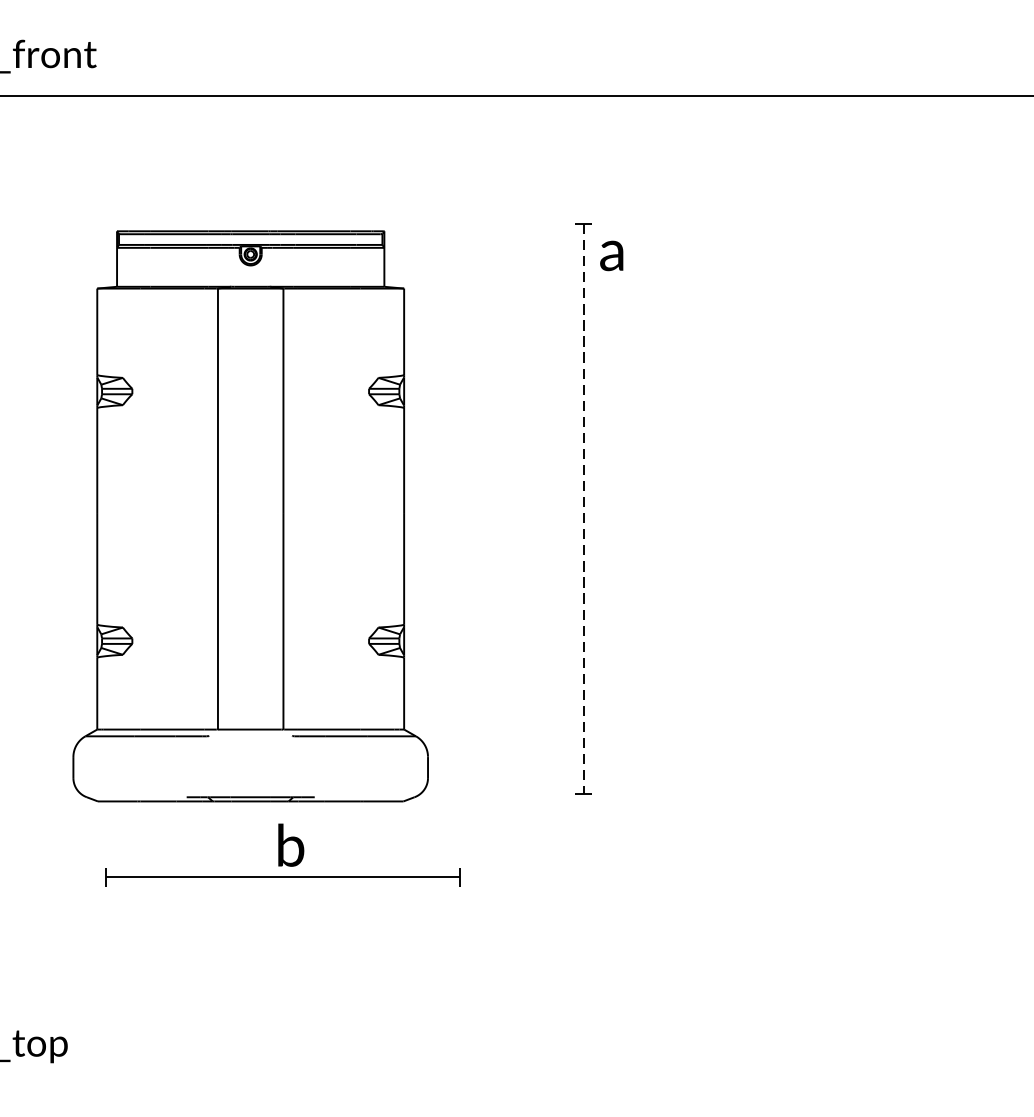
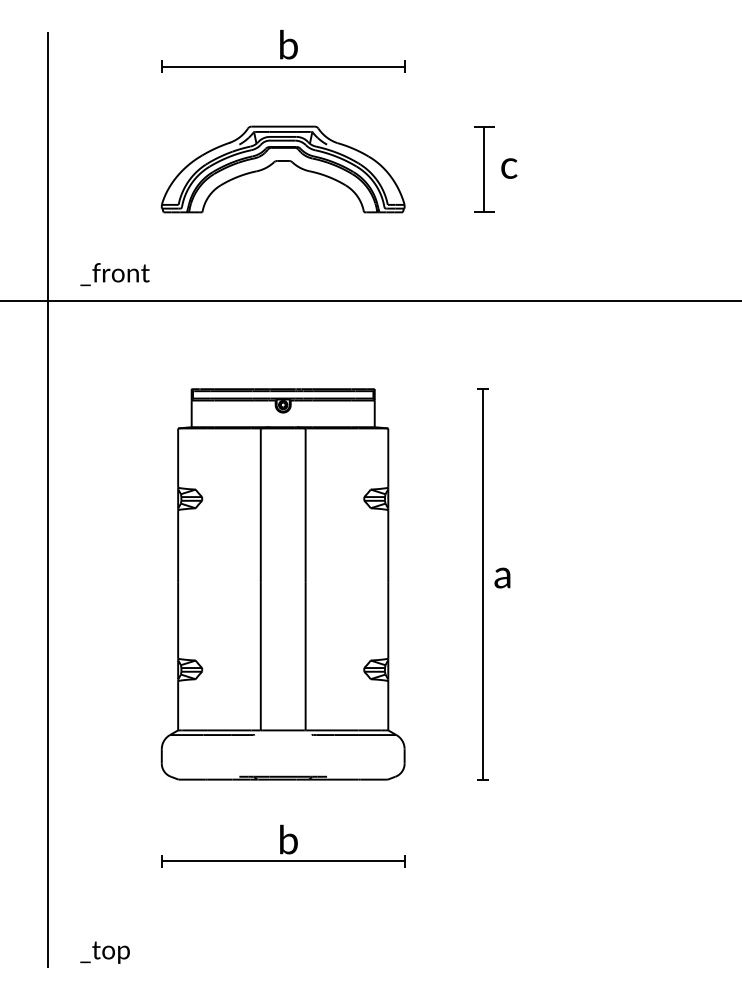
text: (611, 255) -> (502, 577), moved
line: (584, 509) -> (483, 584), dashed -> solid
part: (249, 516) -> (282, 584), moved
part: (283, 853) -> (283, 845), moved

